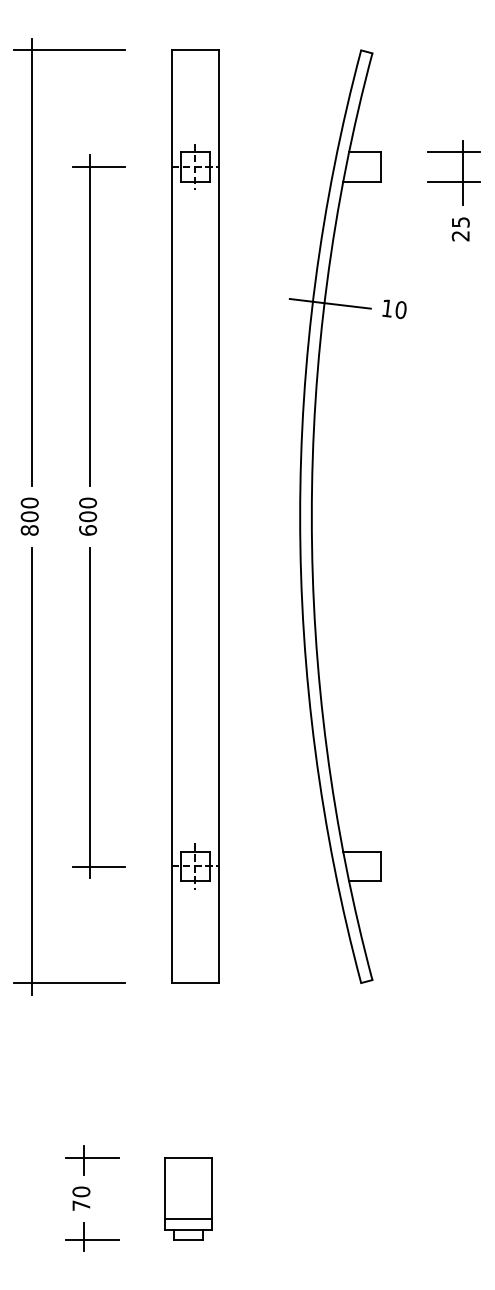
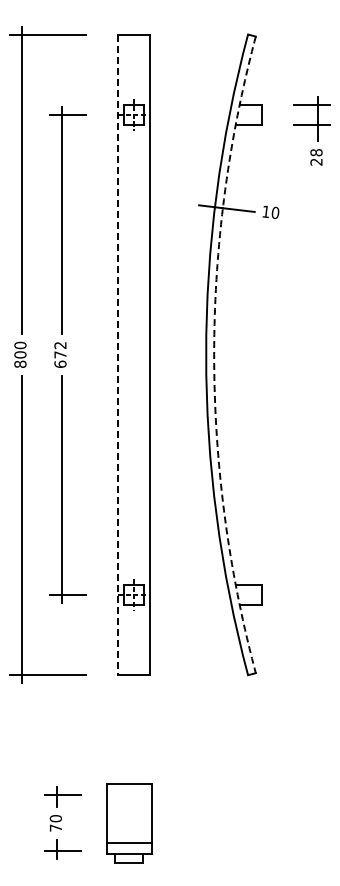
text: (460, 222) -> (316, 152), 25 -> 28
text: (88, 508) -> (60, 349), 600 -> 672
arc: (312, 516) -> (214, 354), solid -> dashed
line: (172, 517) -> (118, 355), solid -> dashed
part: (188, 1197) -> (129, 822), size x1.4

